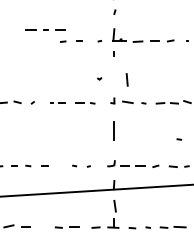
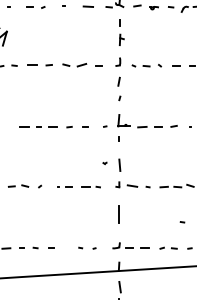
line: (45, 29) -> (38, 126), moved
line: (126, 79) -> (119, 164), moved
part: (164, 165) -> (168, 247), size x0.71

